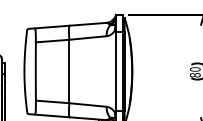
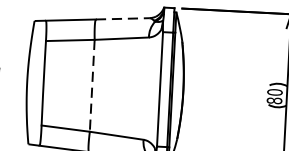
line: (88, 24) -> (123, 19), solid -> dashed
line: (69, 71) -> (92, 85), solid -> dashed

